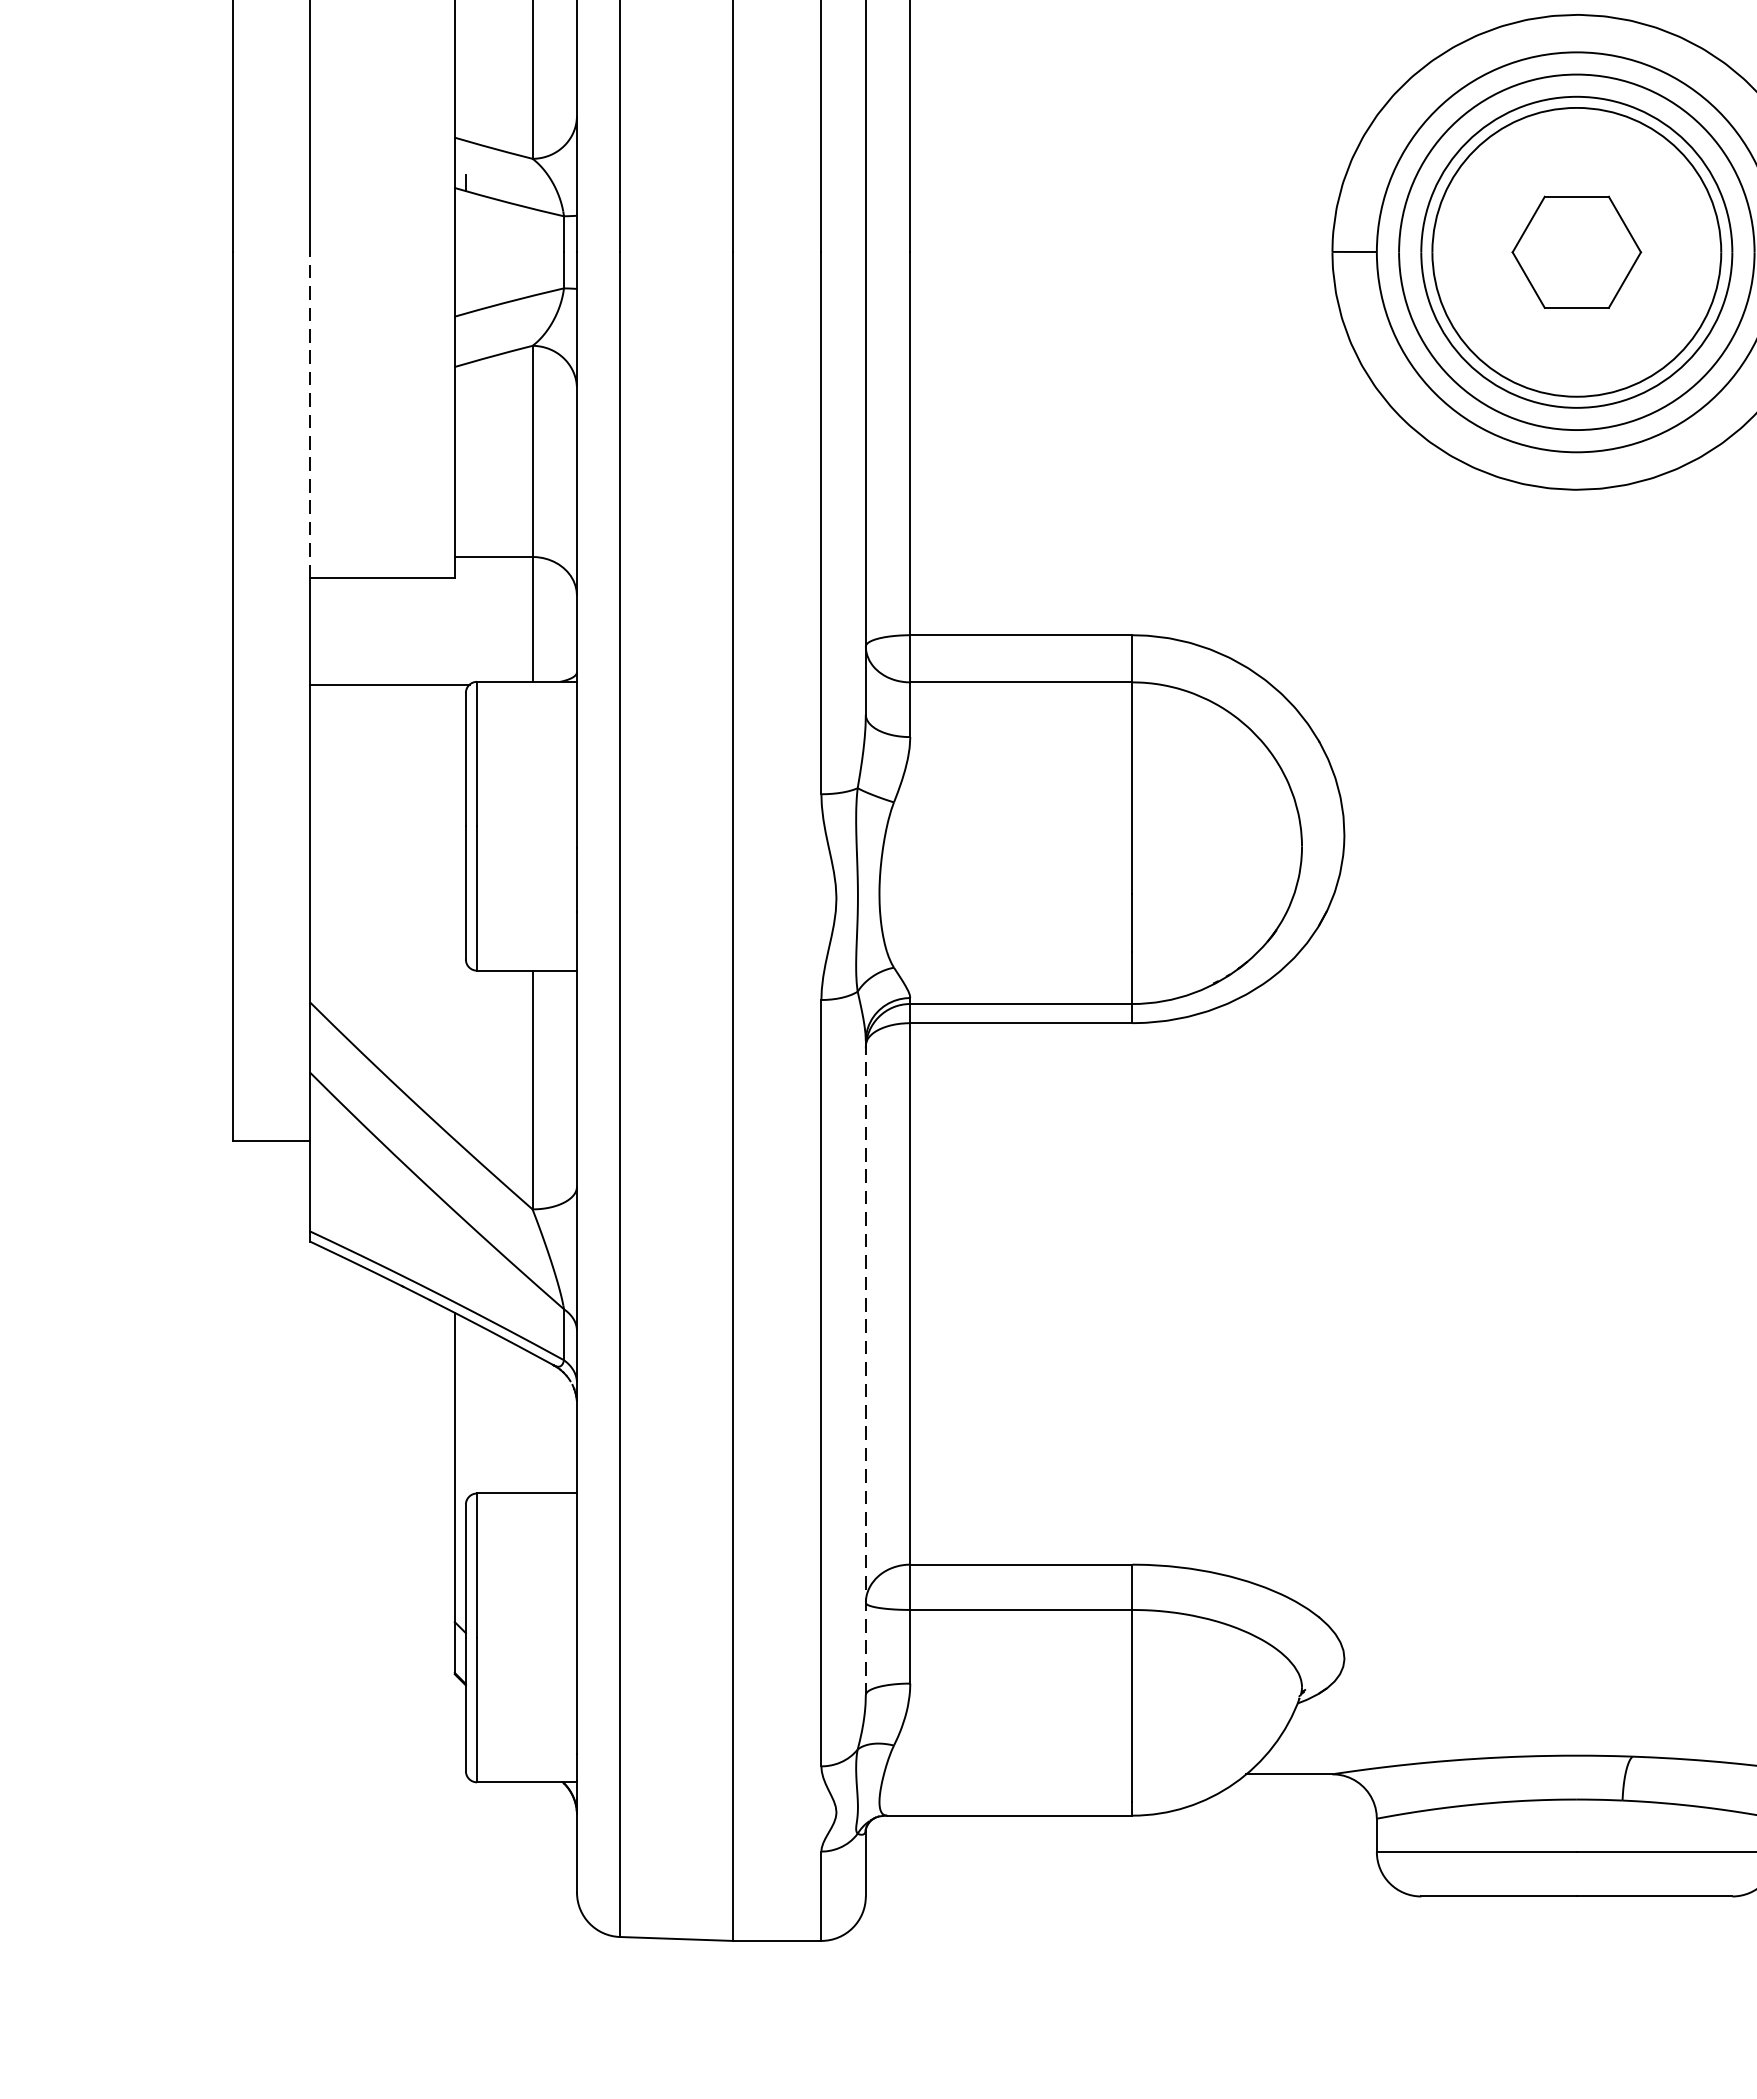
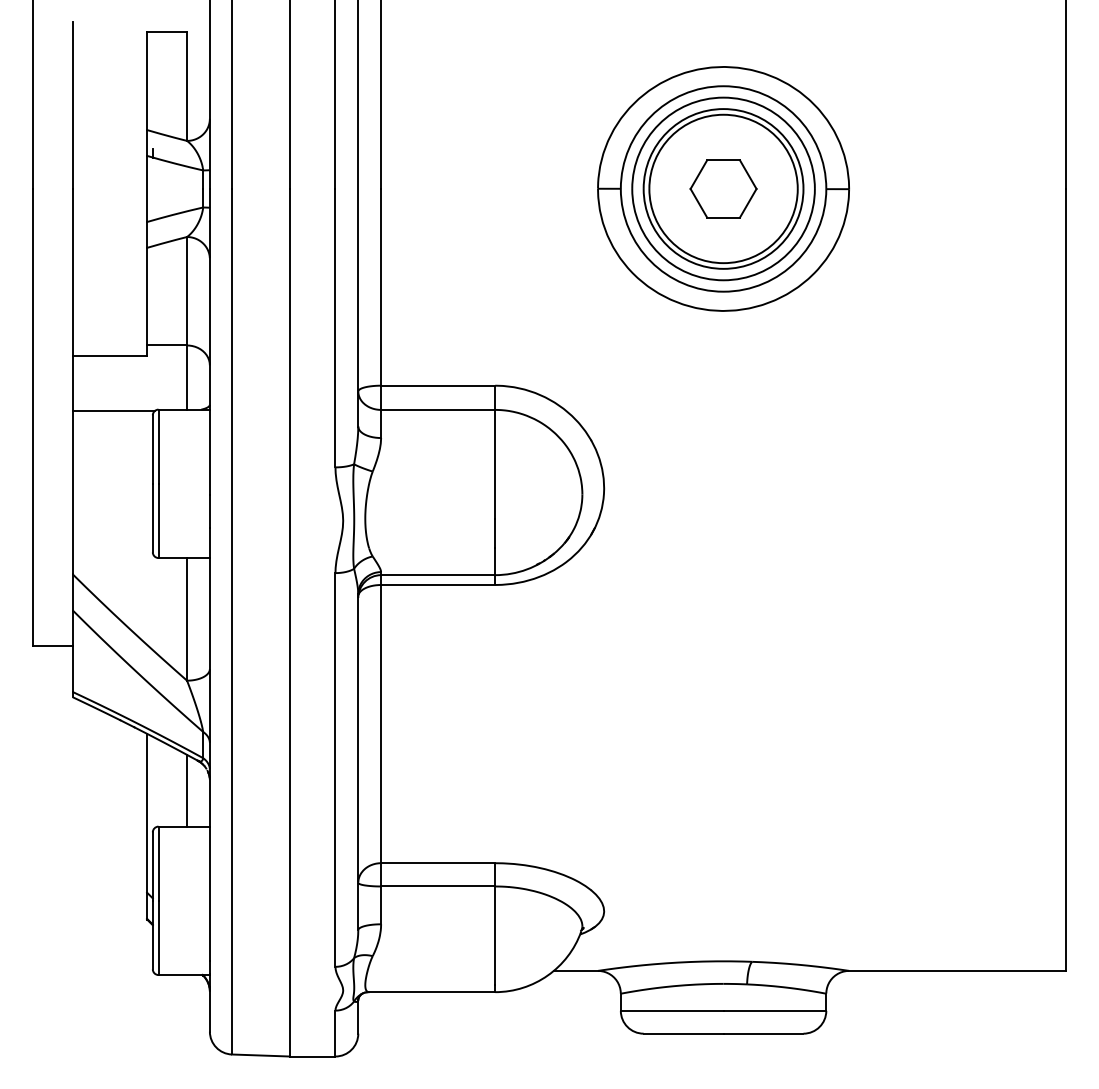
line: (309, 414) -> (72, 272), dashed -> solid
line: (866, 1368) -> (358, 762), dashed -> solid
line: (533, 1423) -> (187, 790), added

